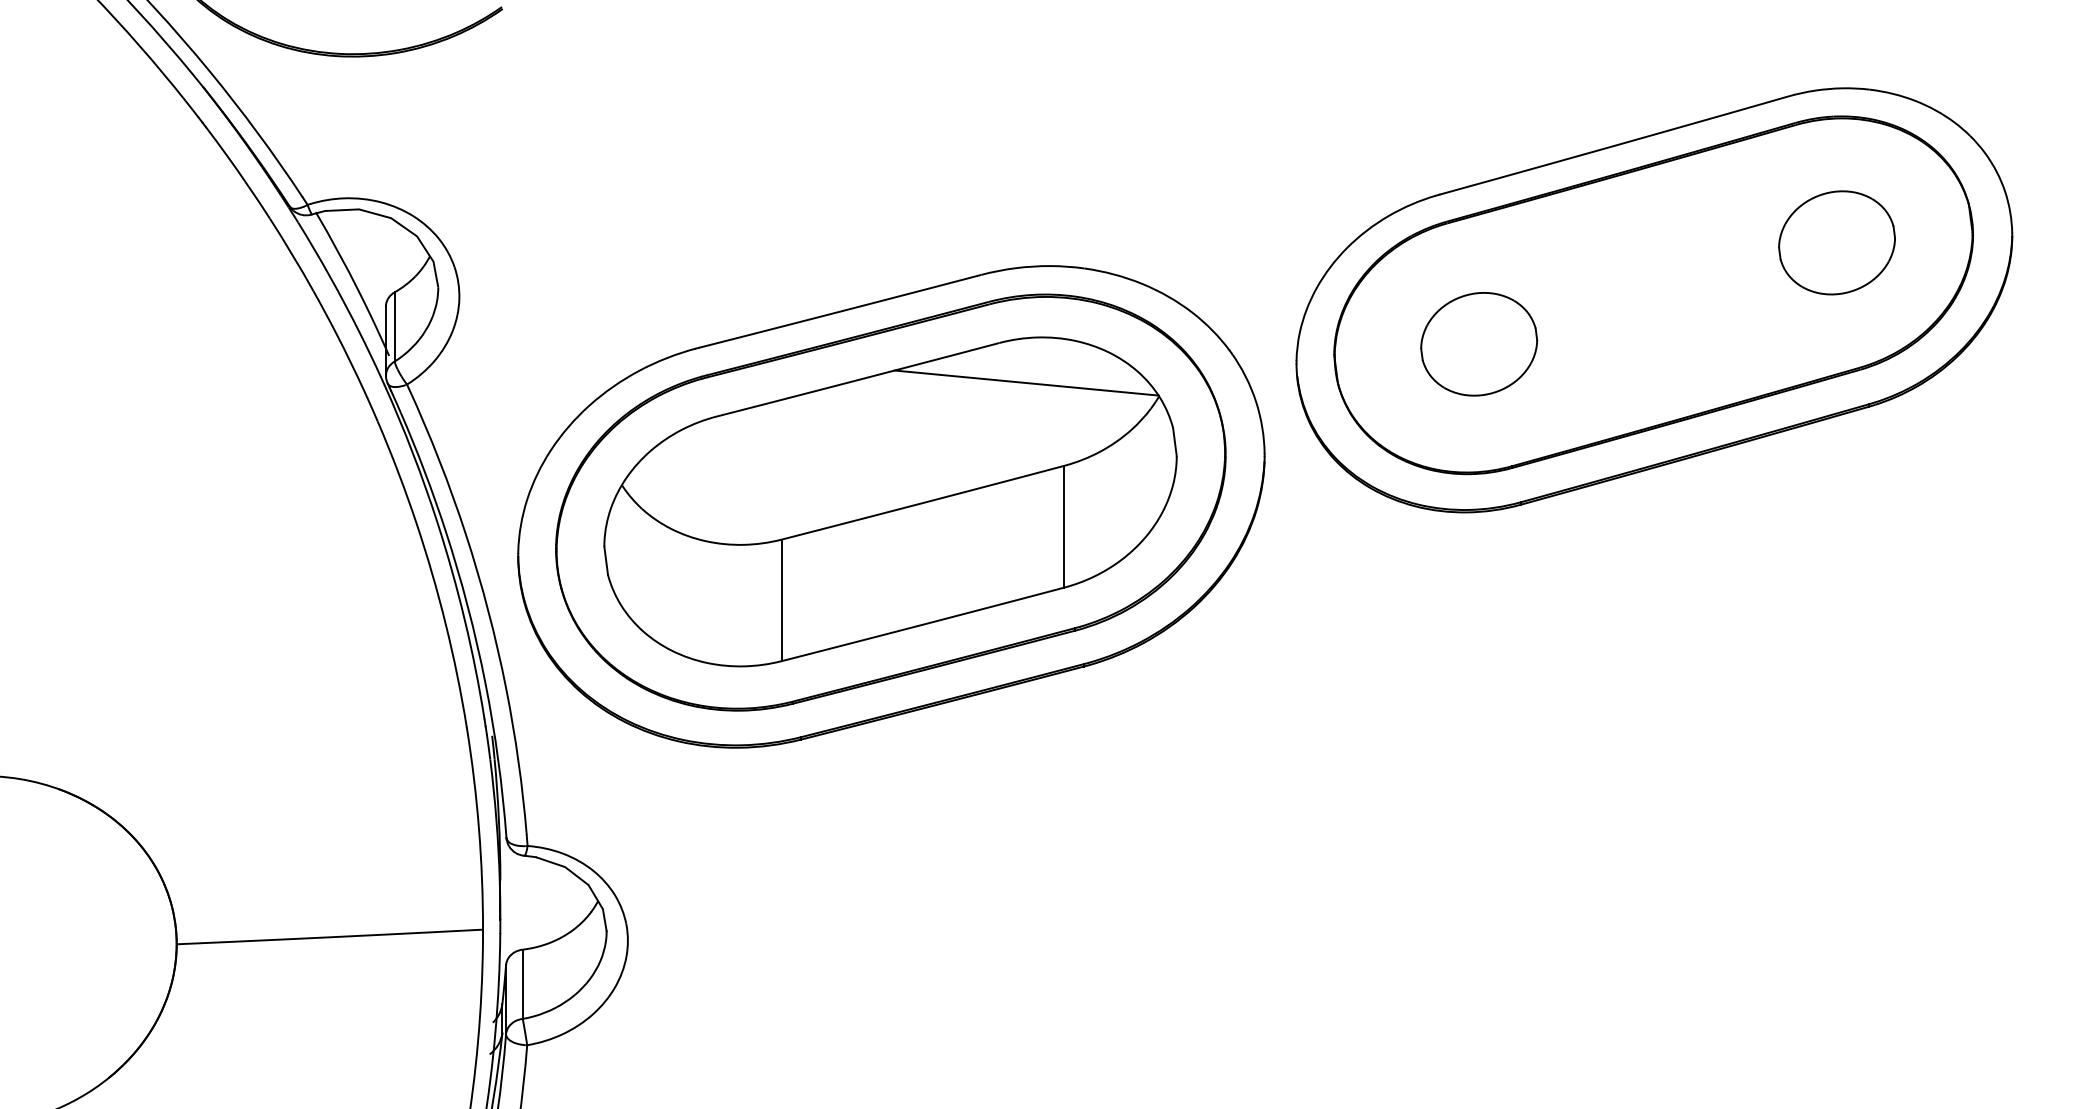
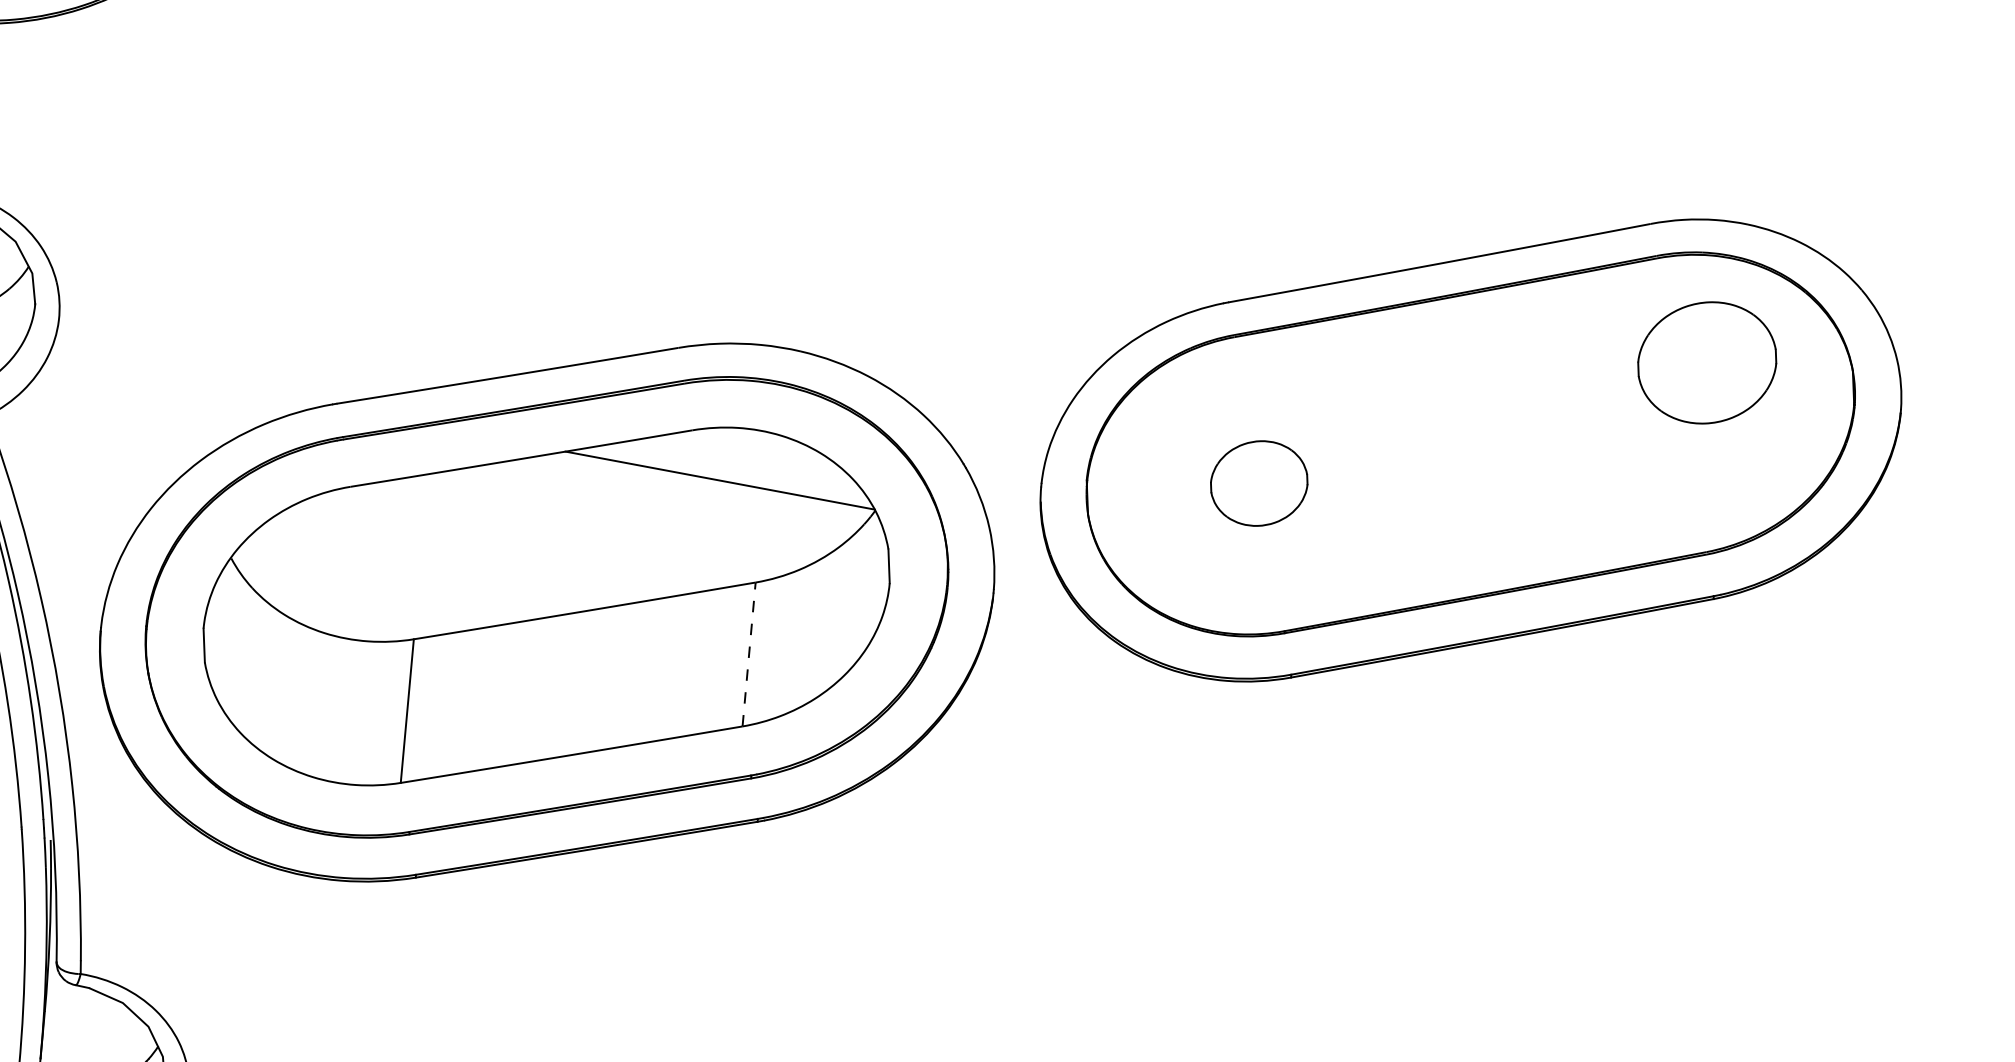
part: (1836, 242) -> (1706, 362), moved
part: (1479, 344) -> (1259, 483), size x0.7
line: (1064, 526) -> (749, 654), solid -> dashed

